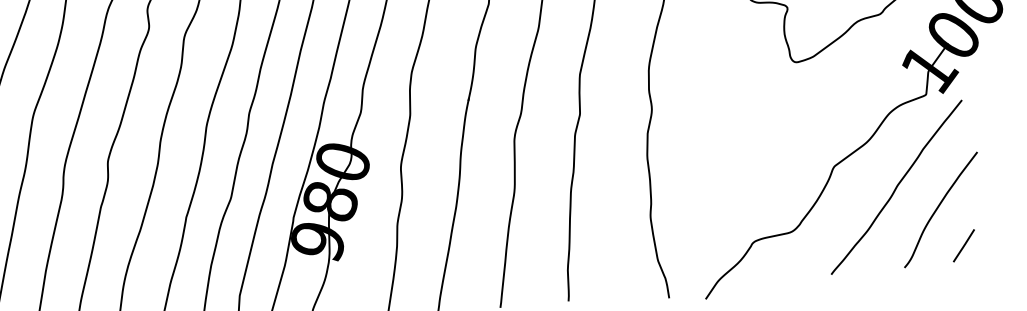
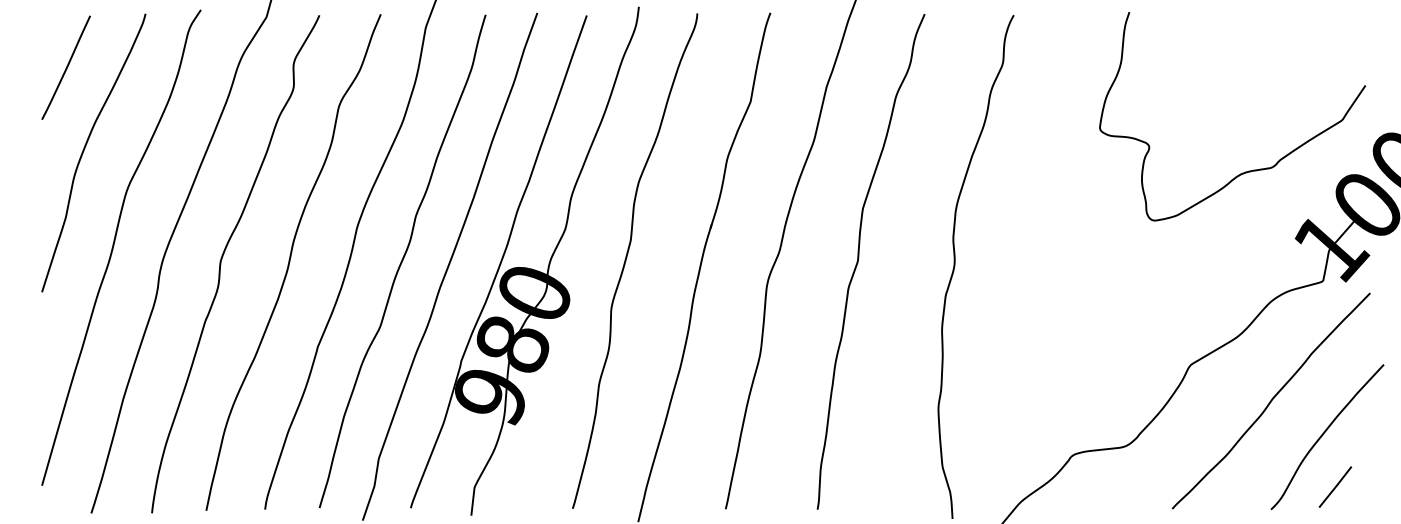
line: (963, 245) -> (1335, 486), moved

